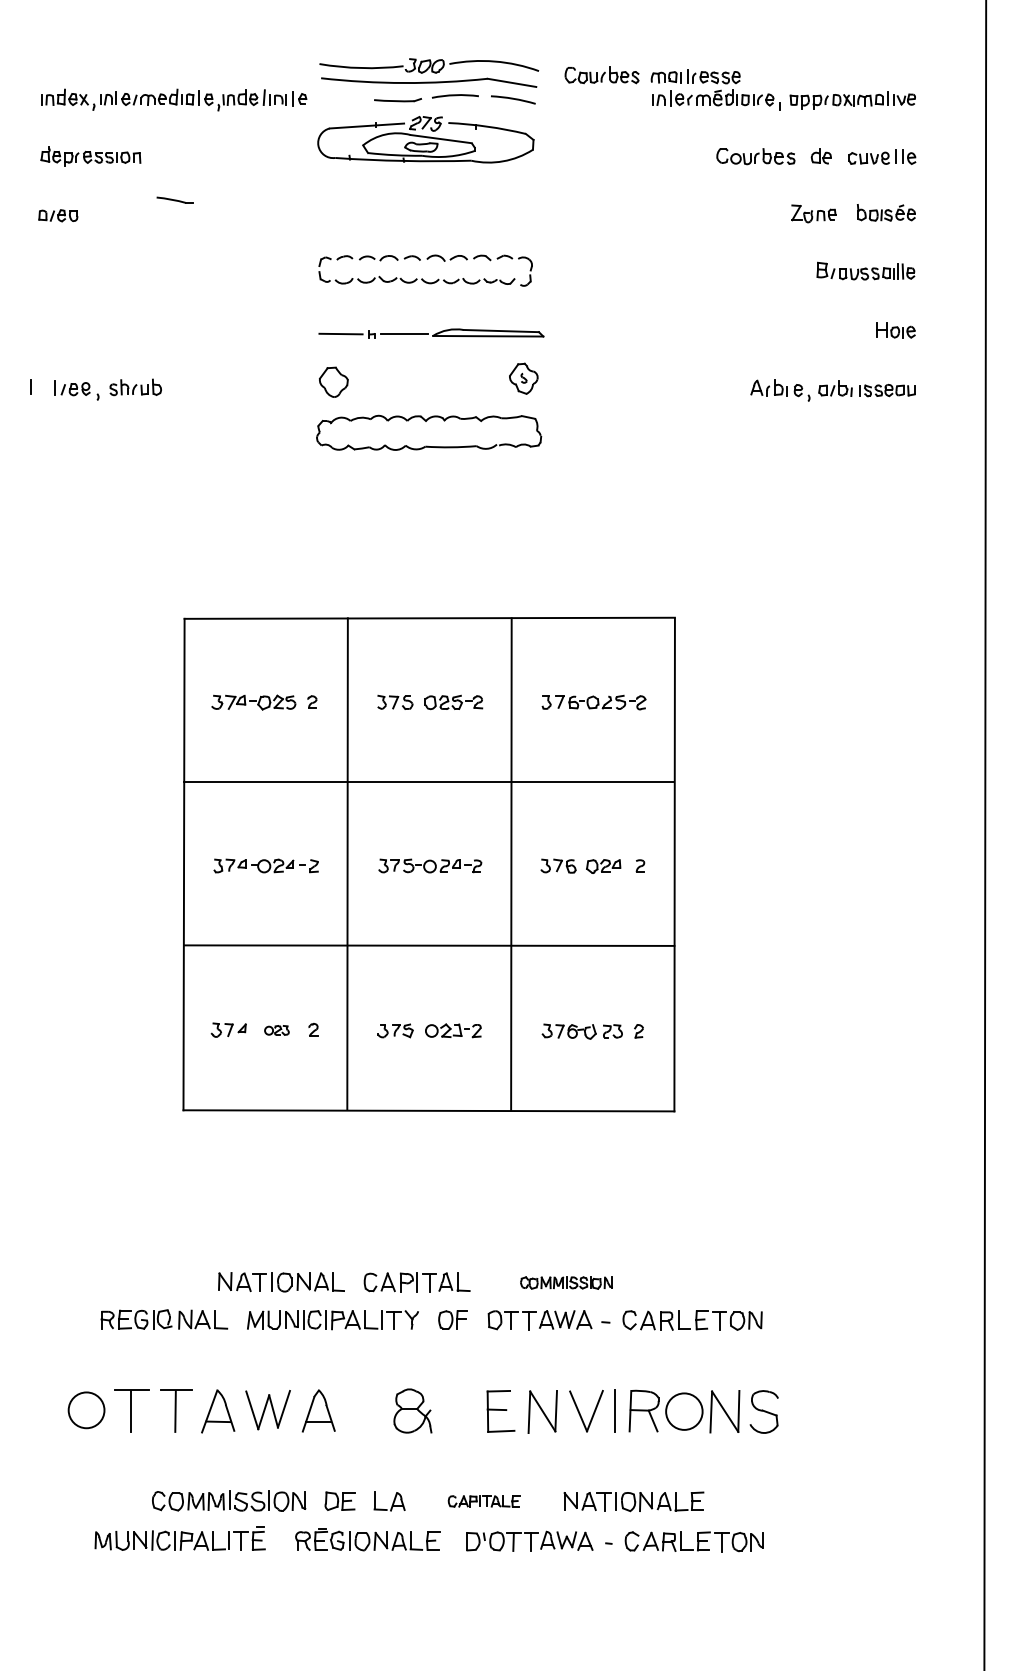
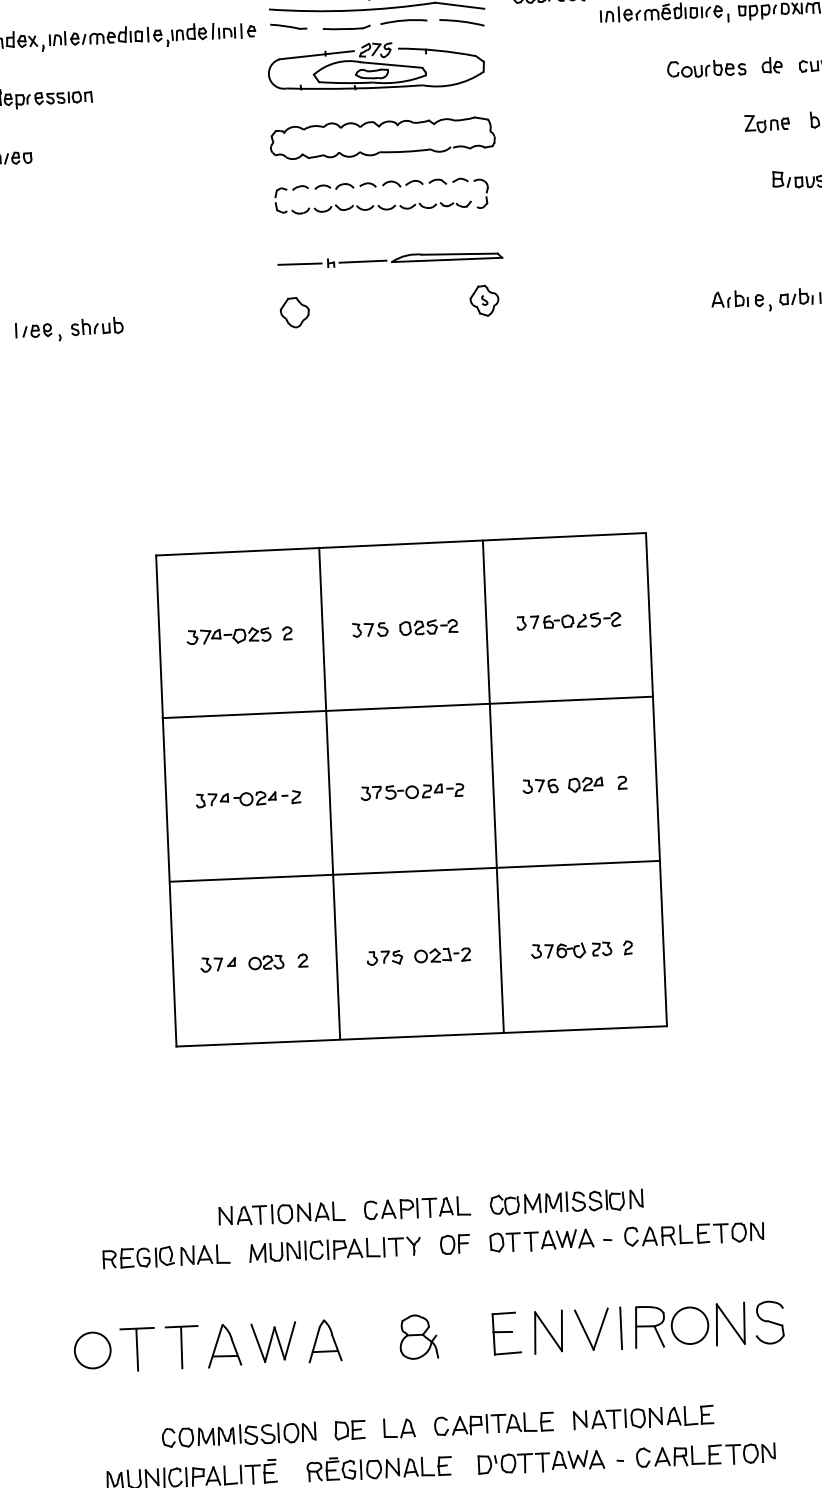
line: (174, 199) -> (288, 25), moved
part: (426, 421) -> (379, 127), moved
part: (276, 1030) -> (265, 962), size x1.43
part: (566, 1282) -> (566, 1201), size x1.67
part: (483, 1501) -> (493, 1424), size x1.67

